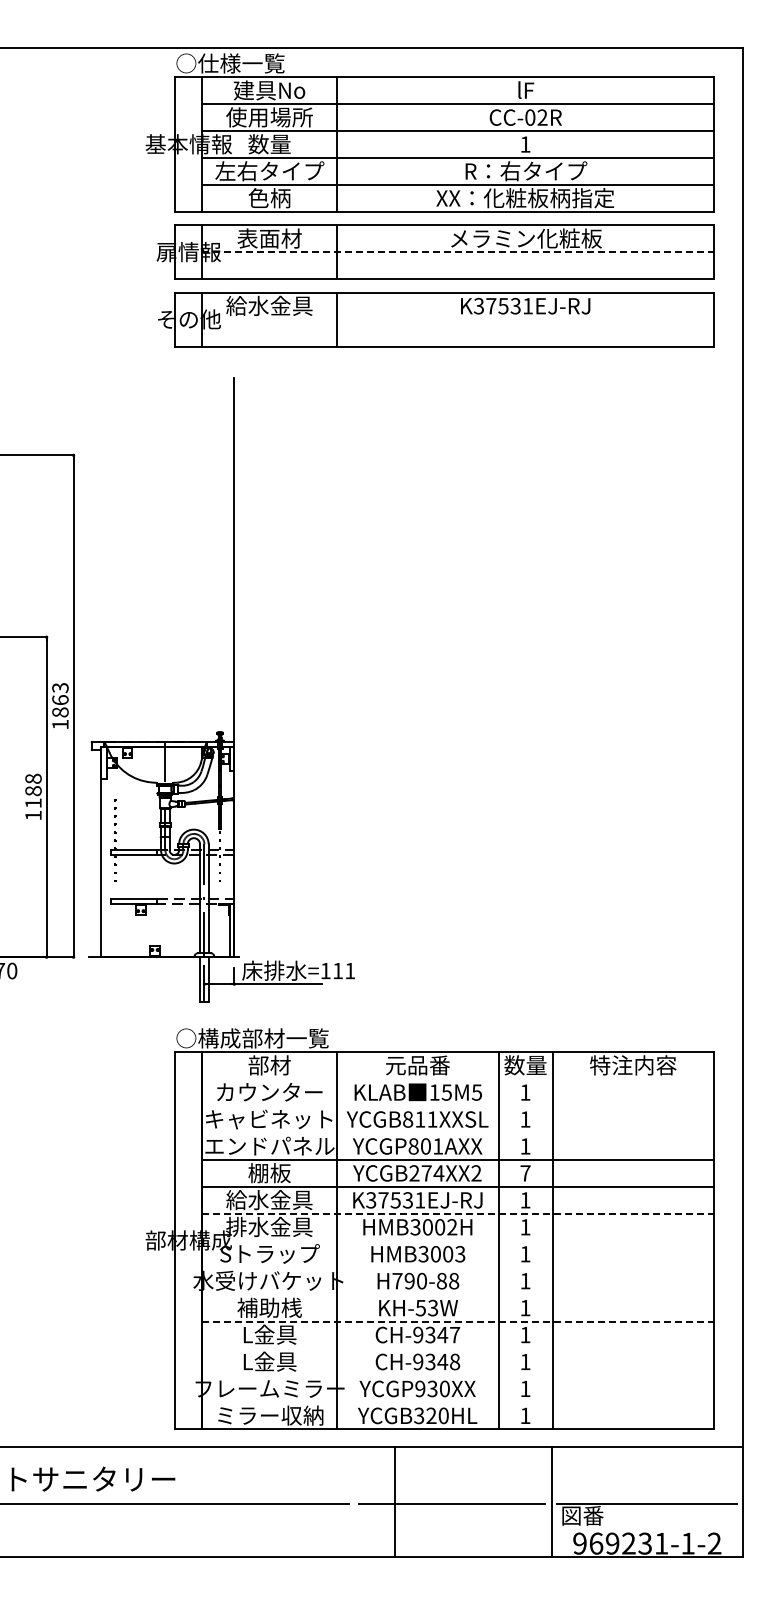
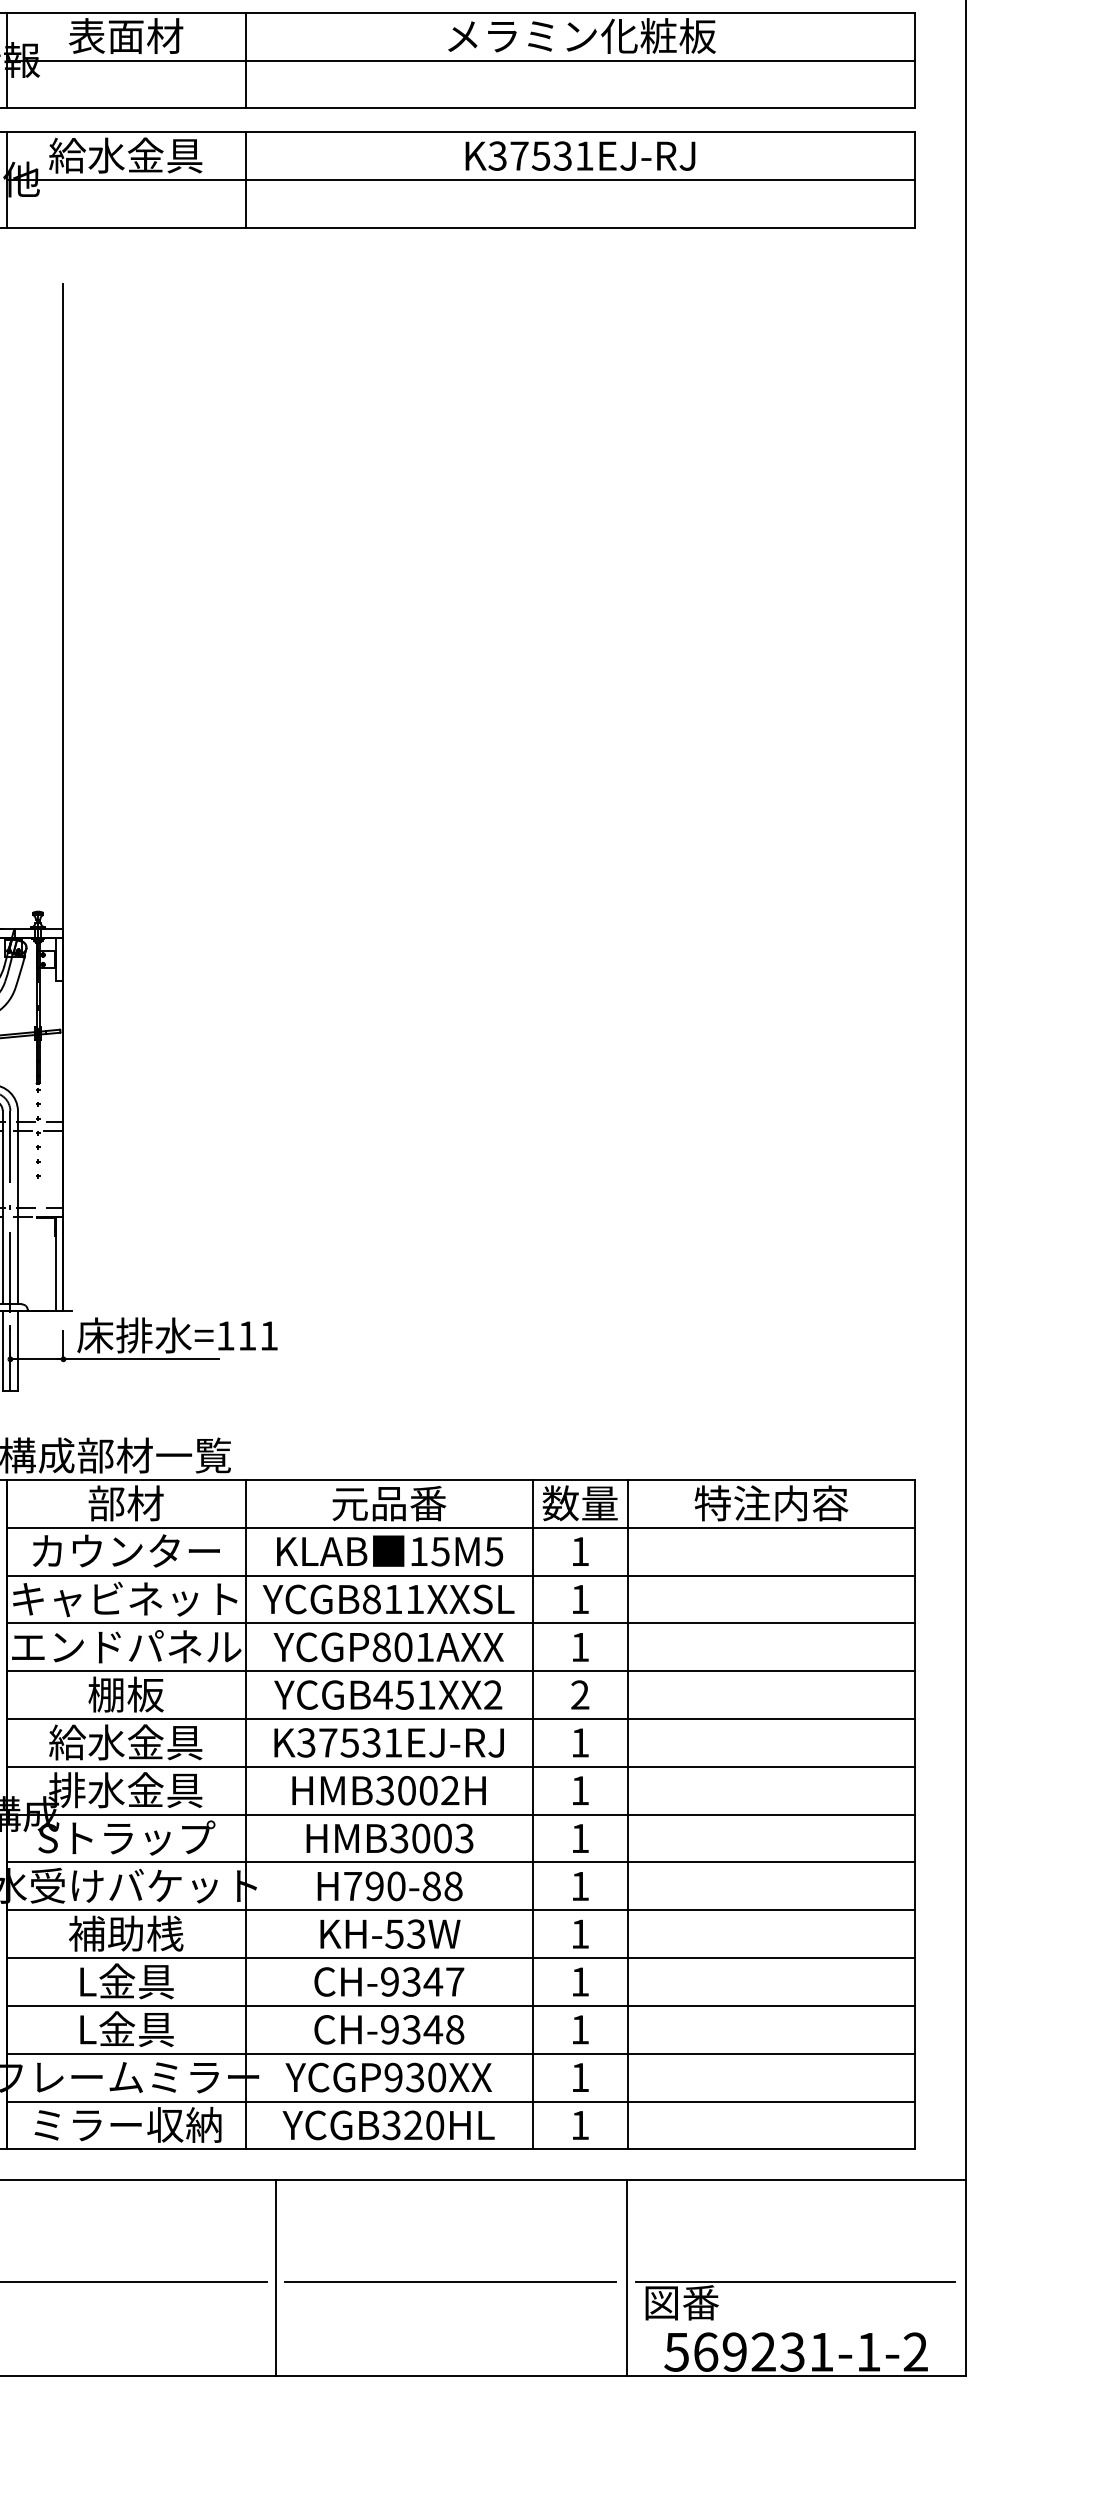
line: (458, 252) -> (461, 60), dashed -> solid
line: (458, 319) -> (461, 179), added
line: (458, 1079) -> (461, 1528), added
line: (458, 1106) -> (461, 1576), added
line: (458, 1133) -> (461, 1624), added
text: (426, 1173) -> (404, 1695), YCGB274XX2 -> YCGB451XX2
text: (525, 1173) -> (580, 1695), 7 -> 2
line: (458, 1213) -> (461, 1766), dashed -> solid
line: (458, 1240) -> (461, 1814), added
line: (458, 1267) -> (461, 1862), added
line: (458, 1294) -> (461, 1910), added
line: (458, 1321) -> (461, 1957), dashed -> solid
line: (458, 1348) -> (461, 2005), added
line: (458, 1375) -> (461, 2053), added
line: (458, 1402) -> (461, 2101), added
line: (395, 1501) -> (276, 2277), moved
text: (579, 1543) -> (676, 2351), 969231-1-2 -> 569231-1-2

